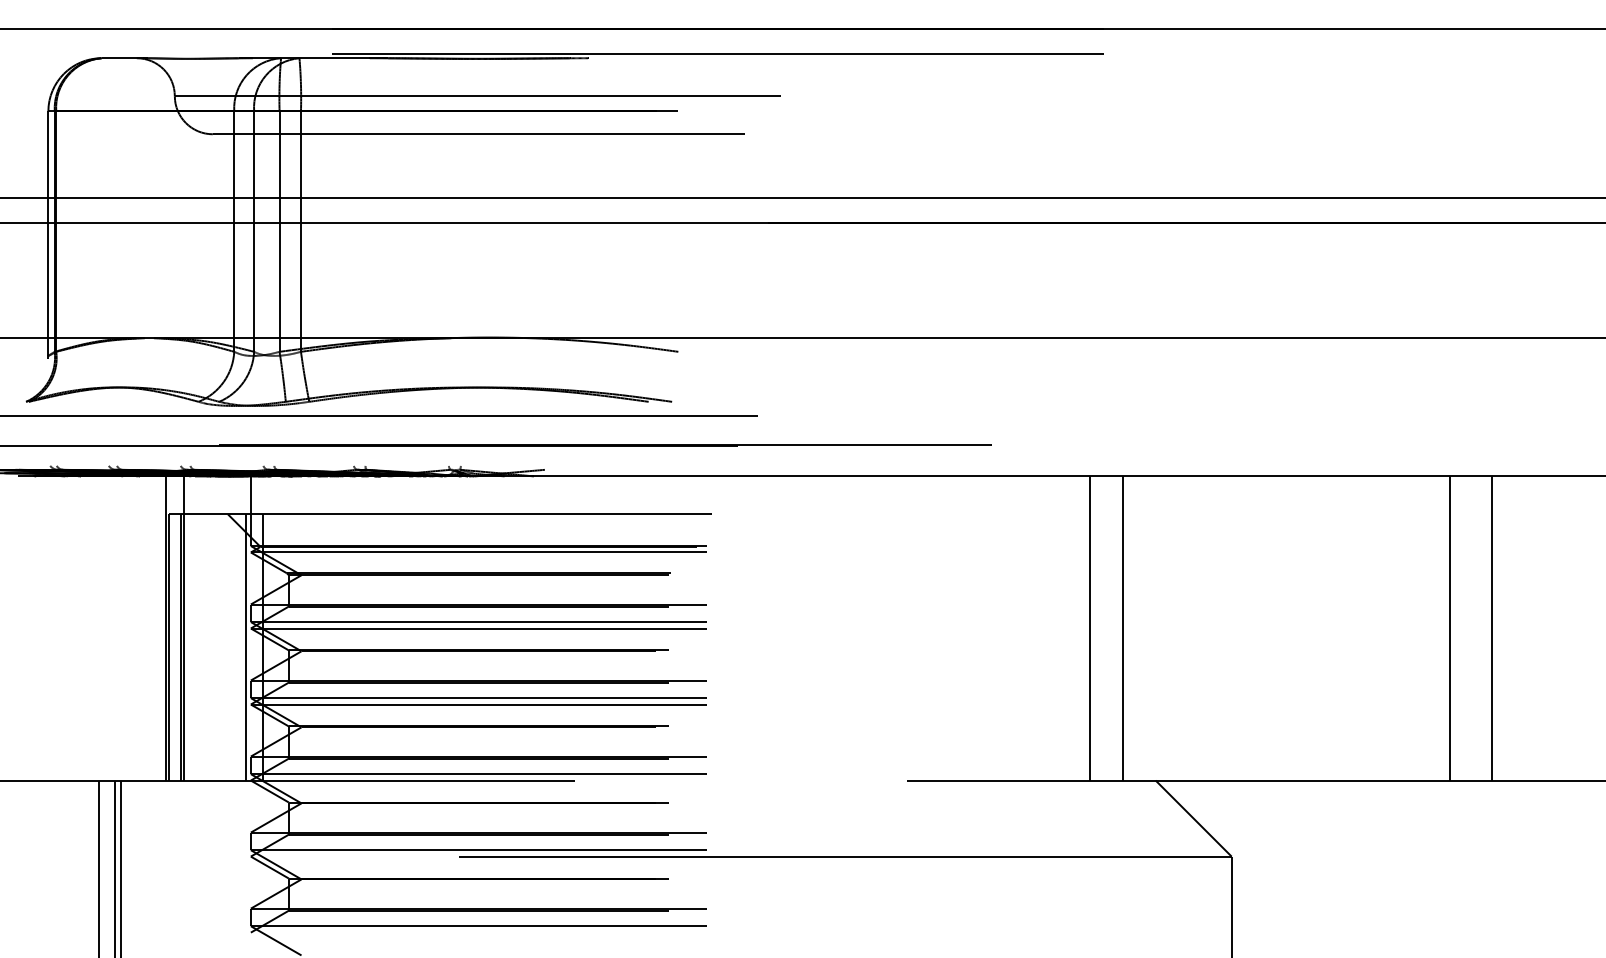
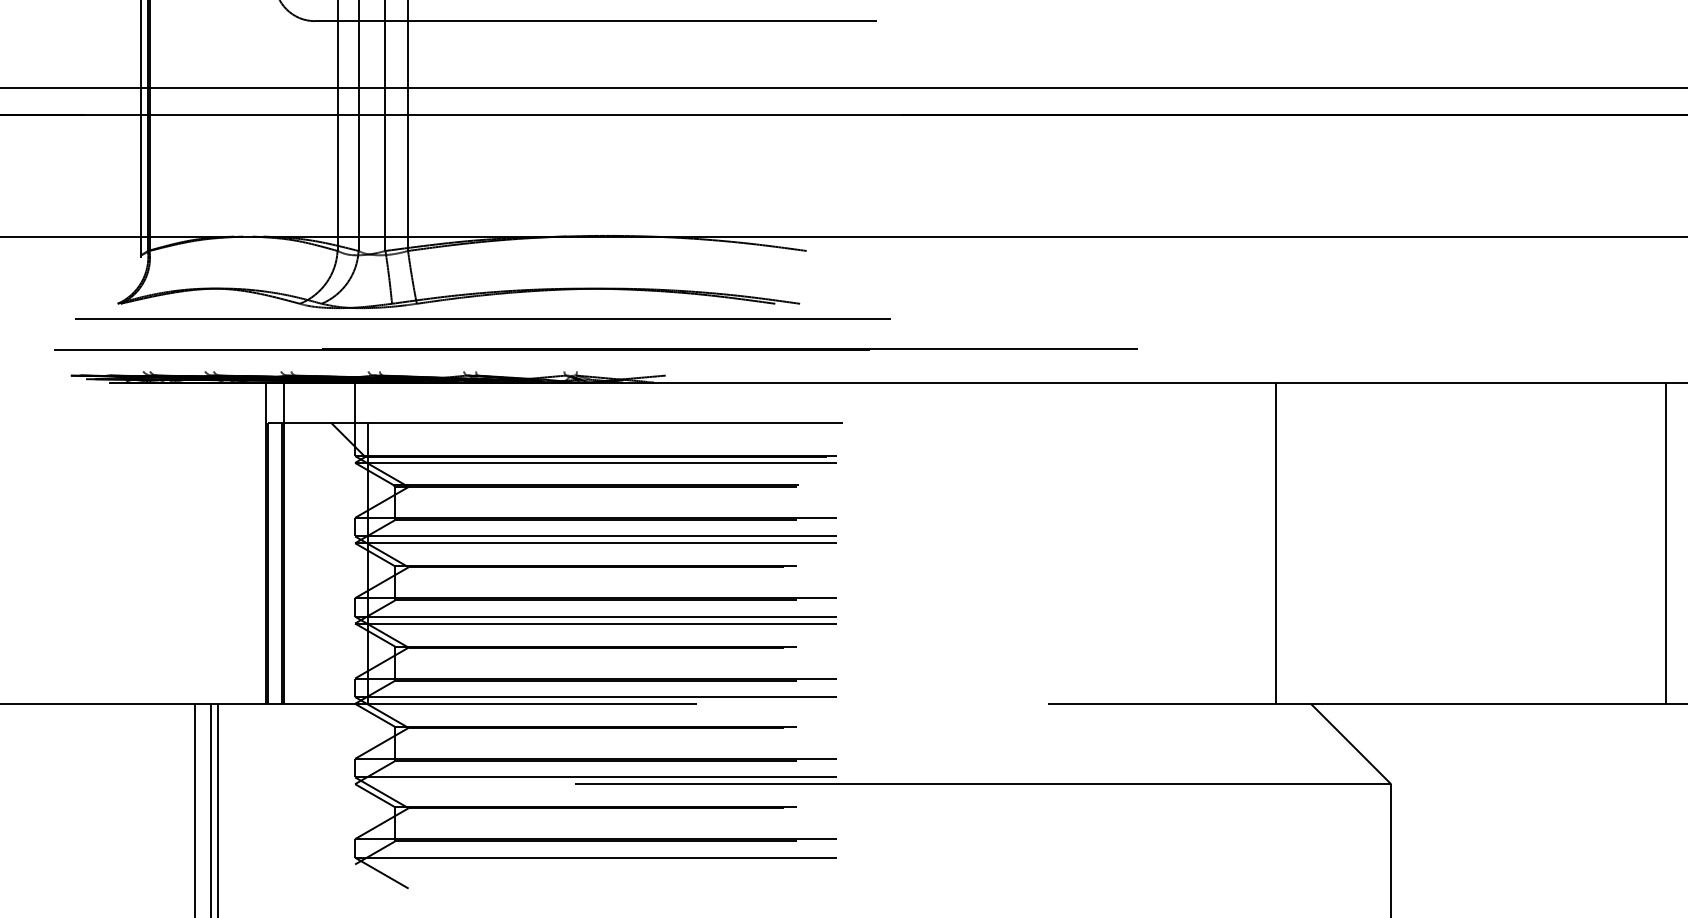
line: (1090, 628) -> (1242, 543), removed
line: (1449, 628) -> (1621, 543), removed
line: (245, 647) -> (349, 563), removed

